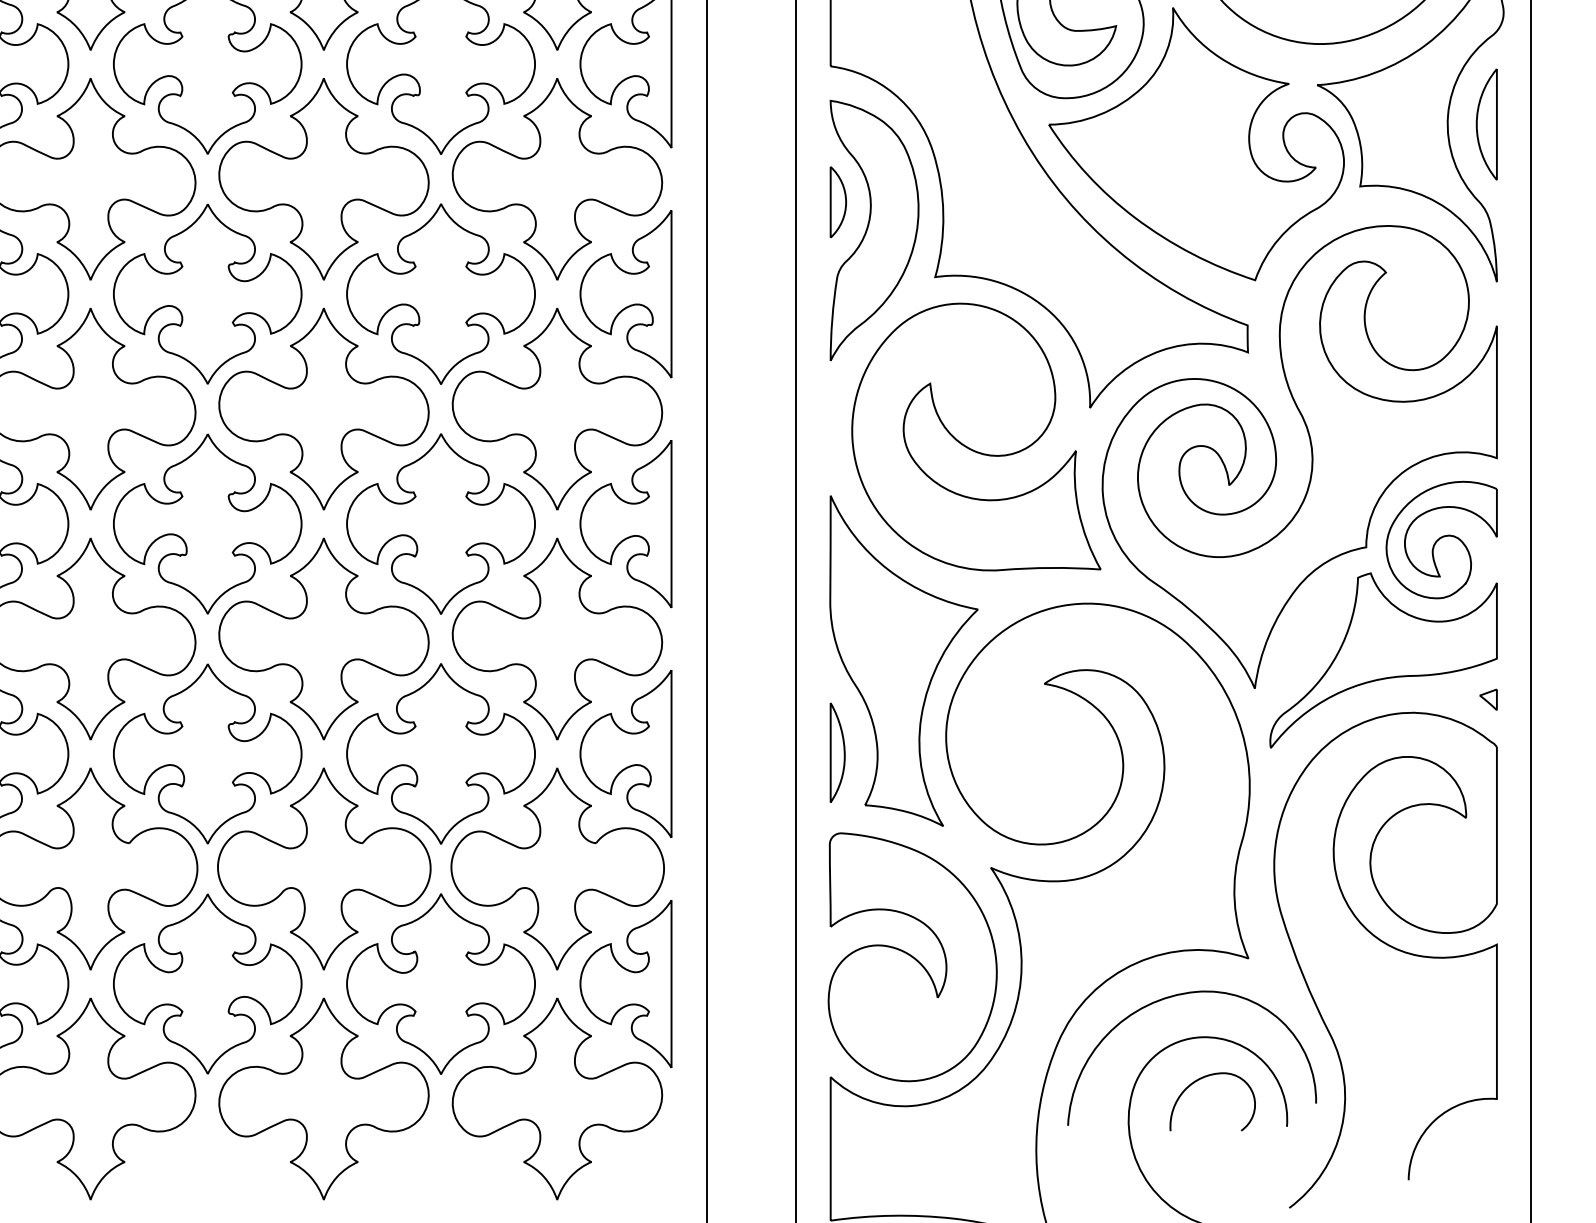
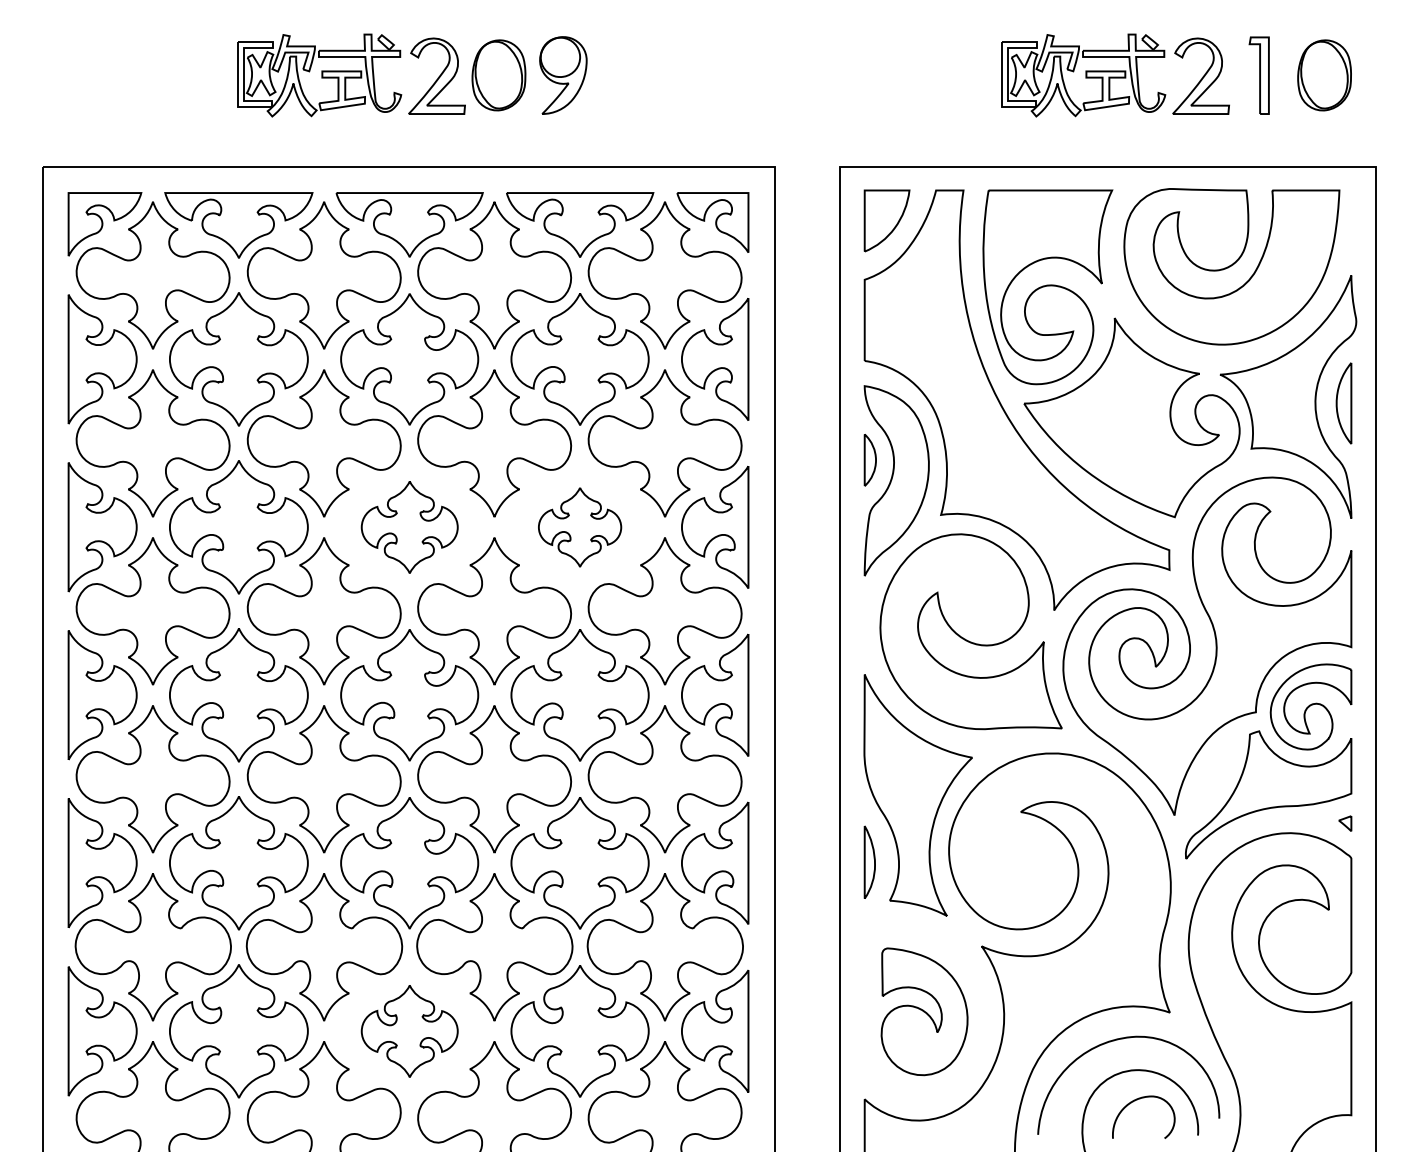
part: (207, 294) -> (409, 527), size x0.7
part: (440, 294) -> (579, 527), size x0.6
part: (912, 956) -> (924, 1011), size x0.7
part: (207, 984) -> (409, 1031), size x0.7

